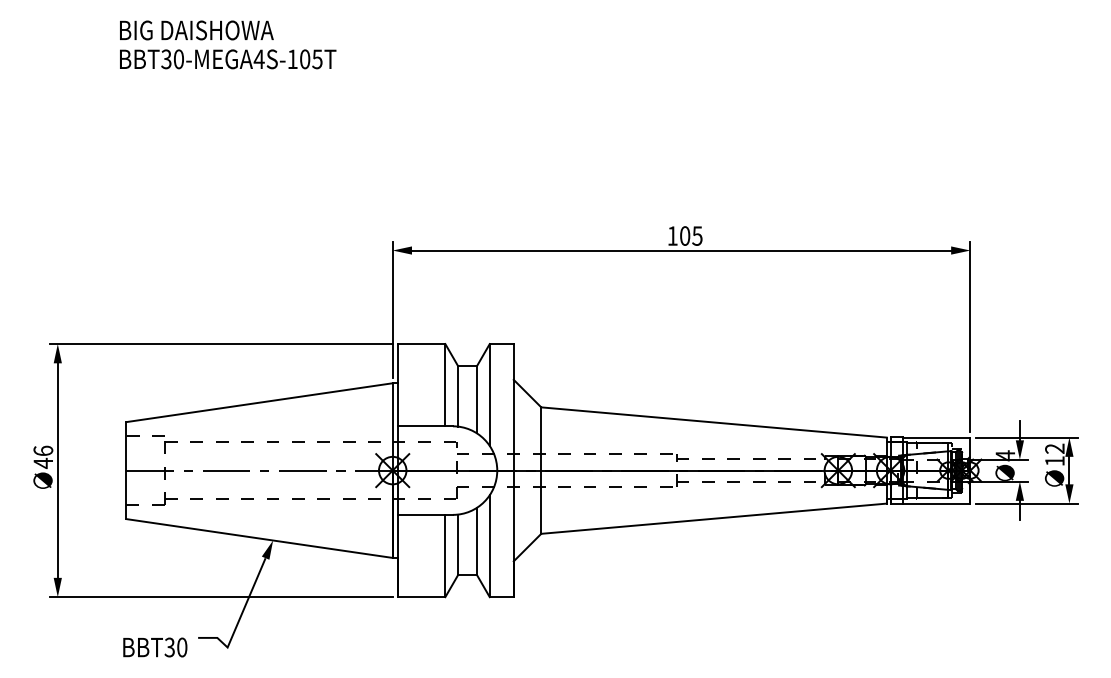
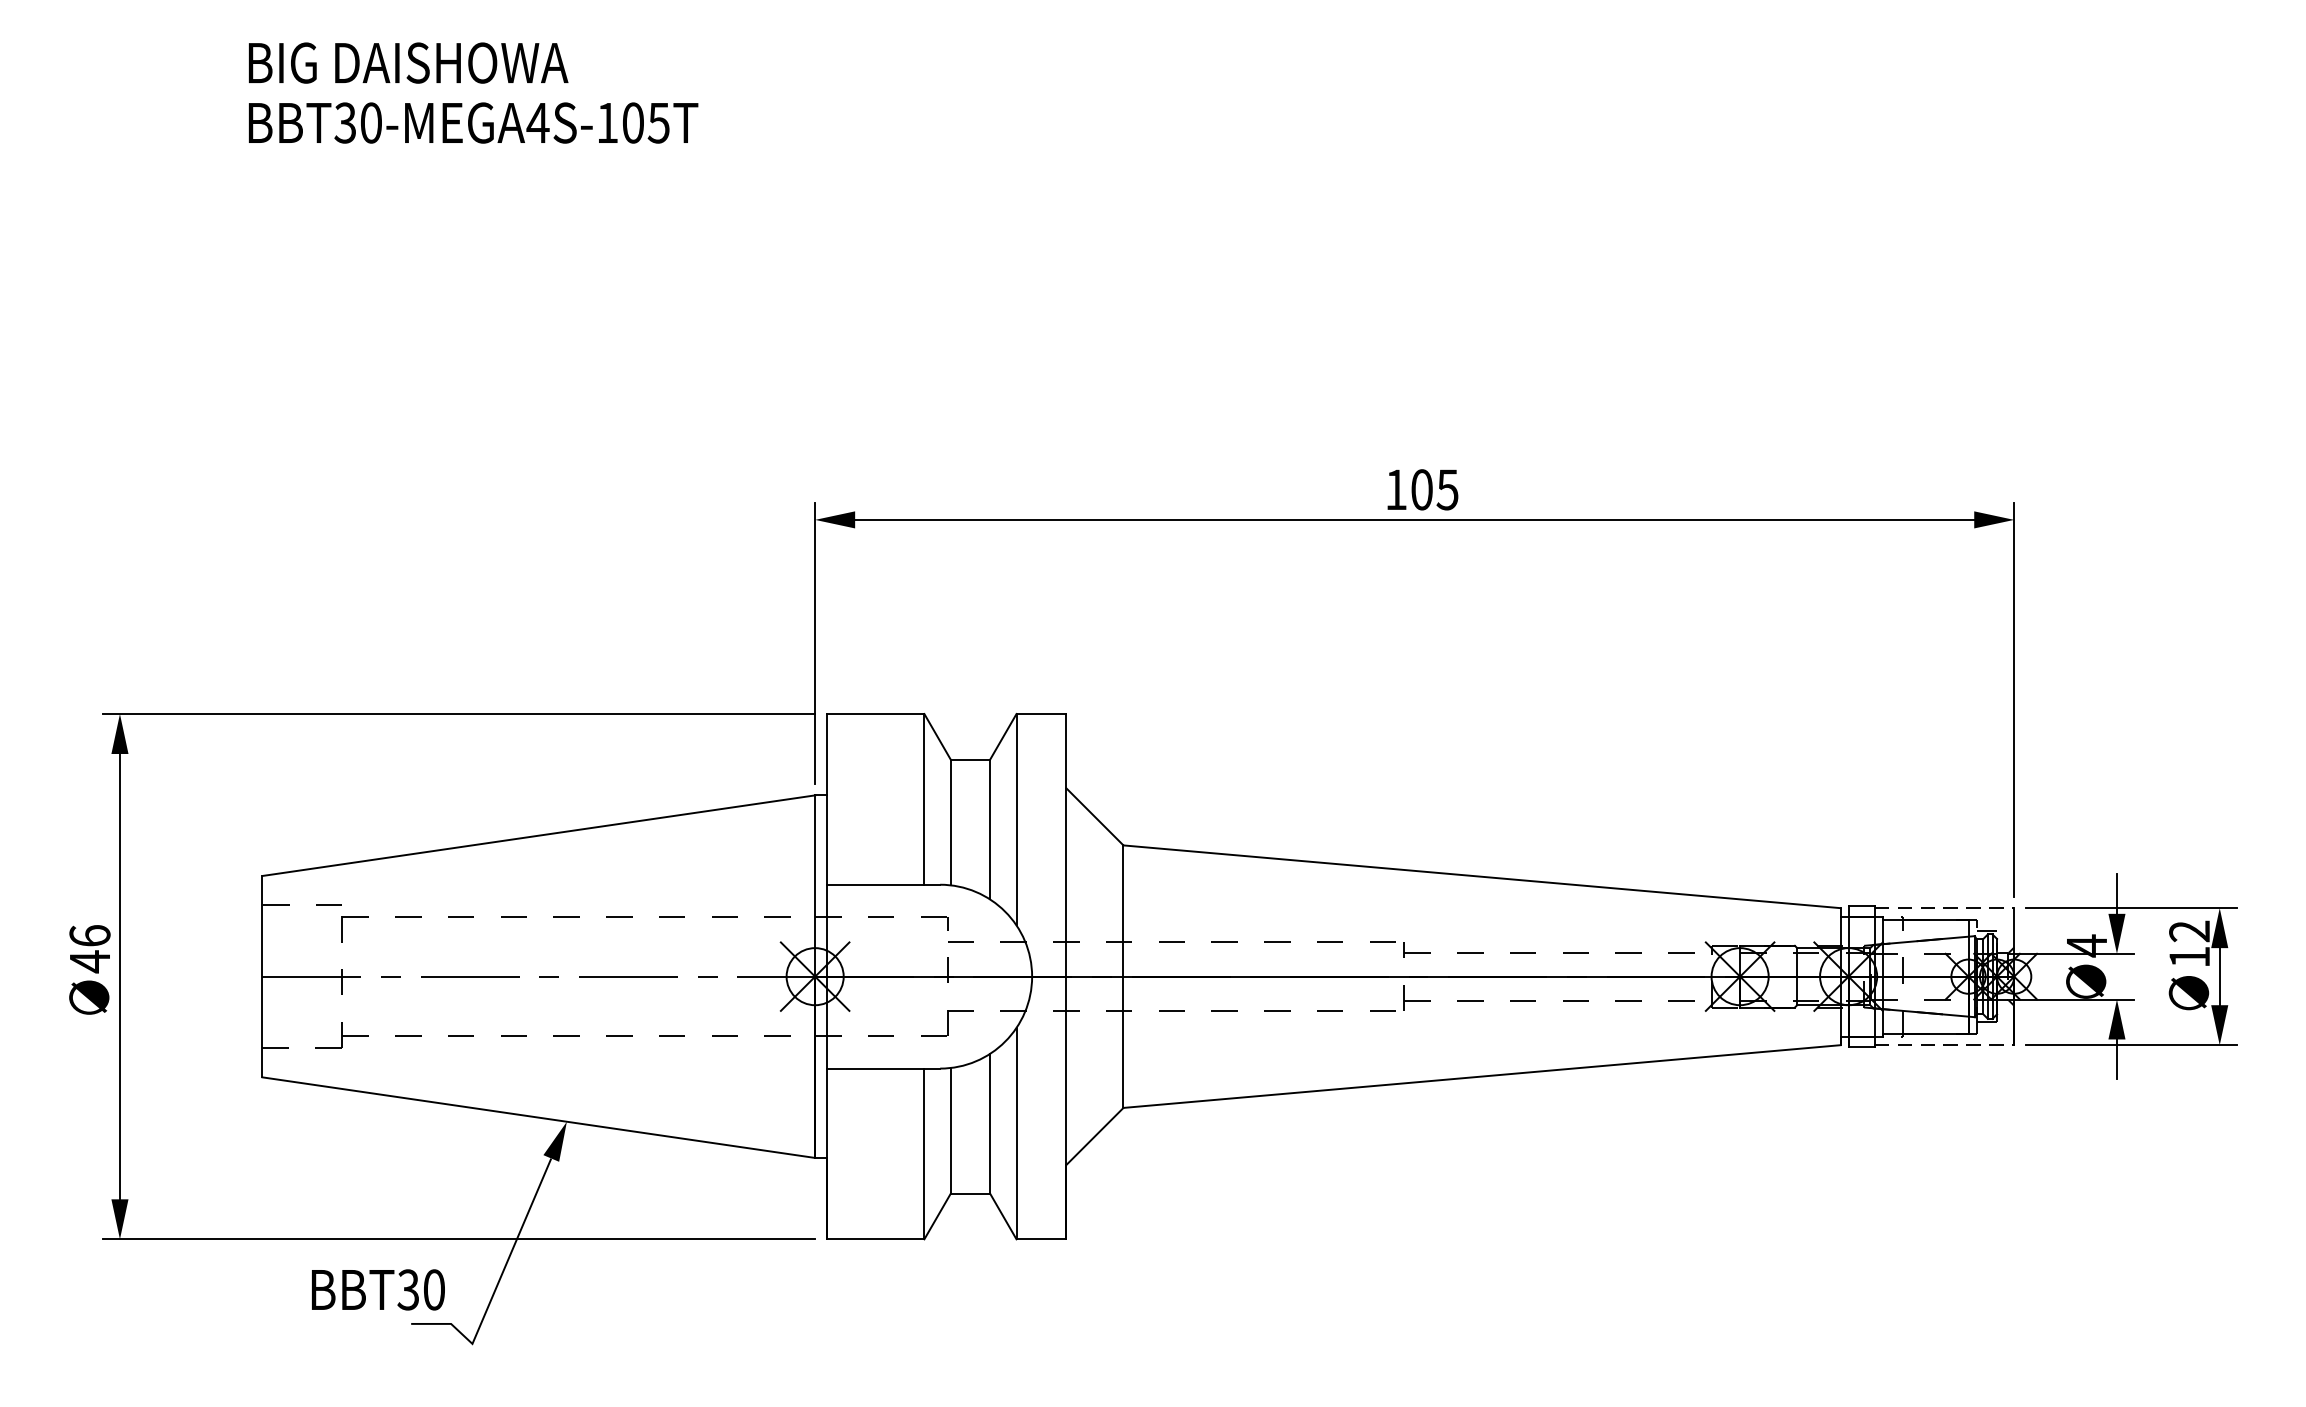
line: (936, 437) -> (1943, 907), solid -> dashed
line: (936, 503) -> (1943, 1044), solid -> dashed
text: (155, 647) -> (378, 1289), moved

